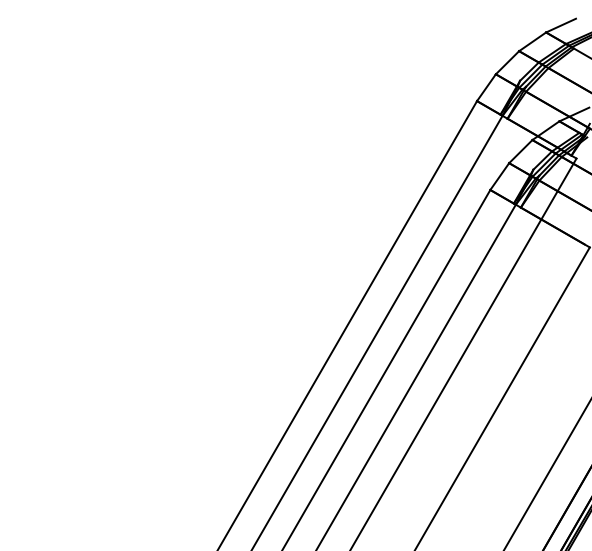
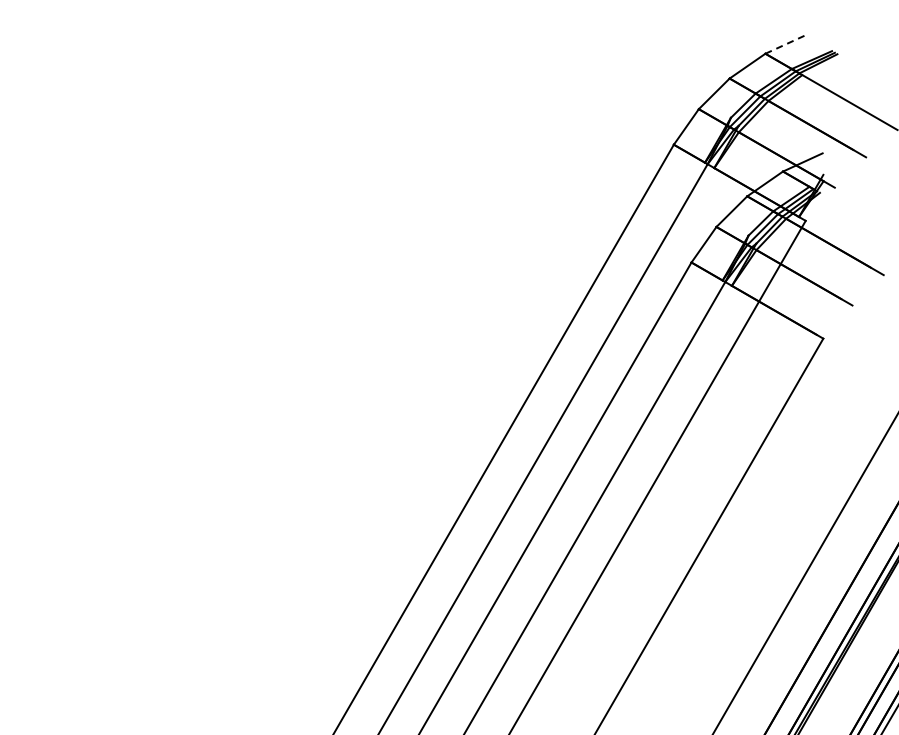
line: (561, 25) -> (785, 44), solid -> dashed

